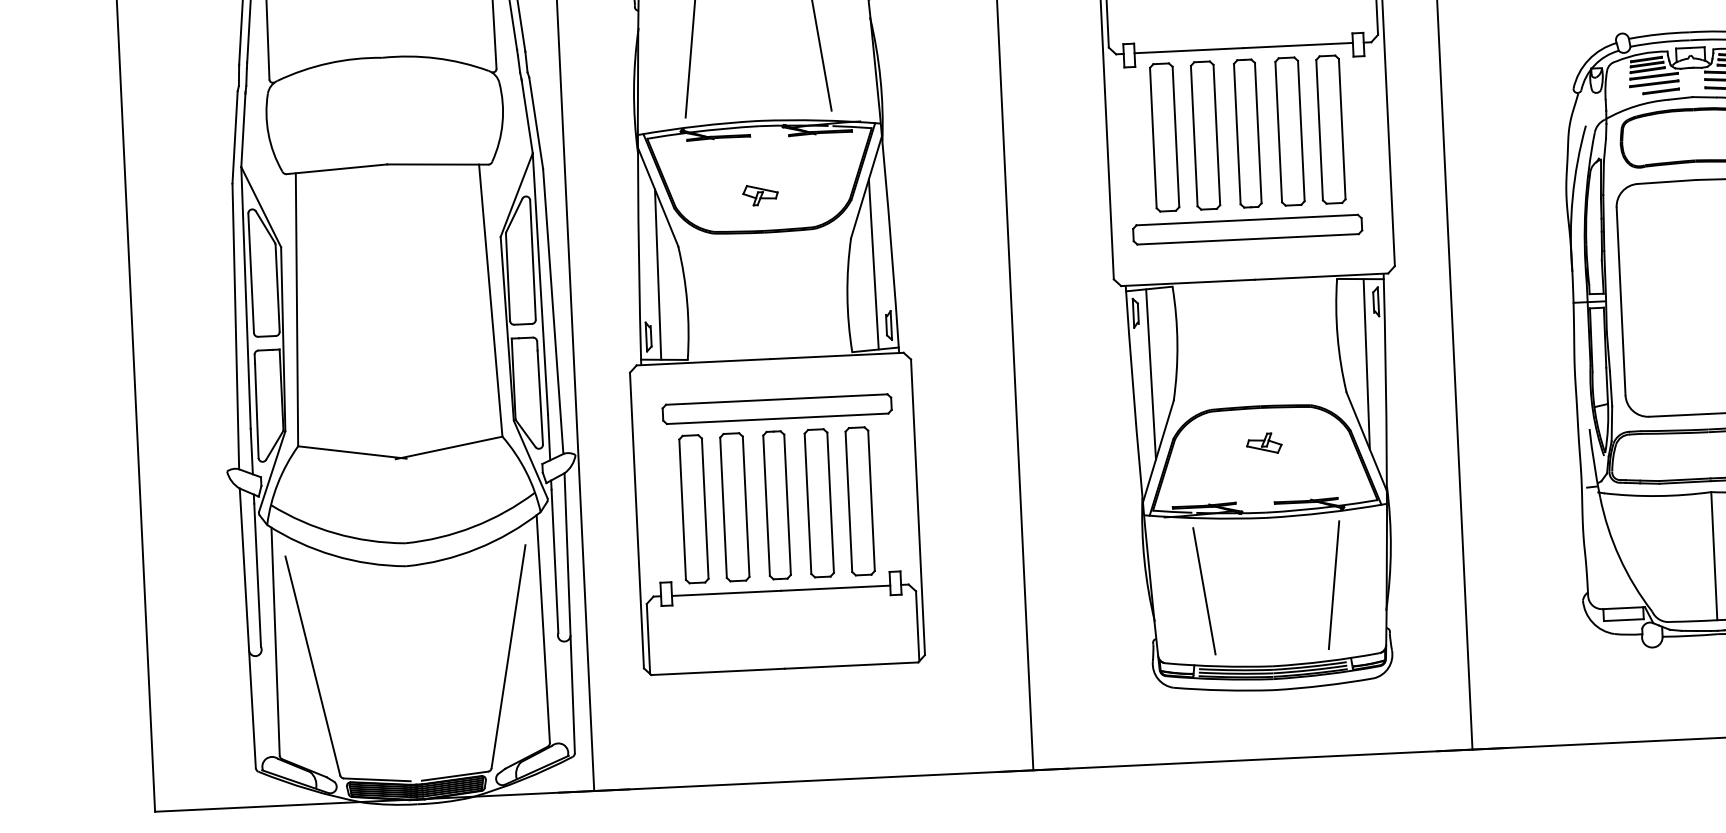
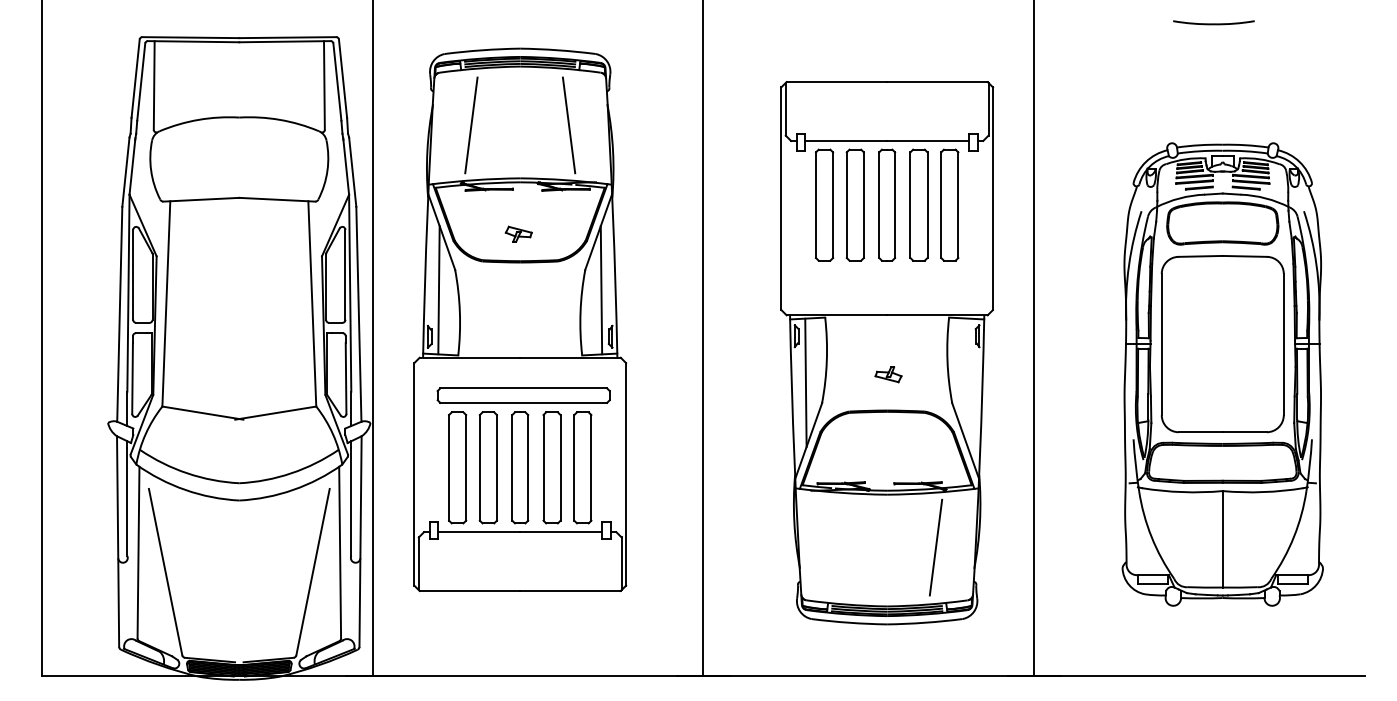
part: (1247, 229) -> (883, 277), removed
line: (1366, 363) -> (968, 382), removed
part: (1264, 443) -> (888, 374), moved
line: (1204, 591) -> (838, 547), removed

